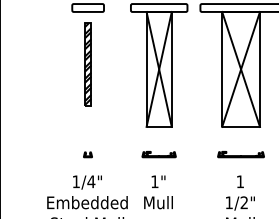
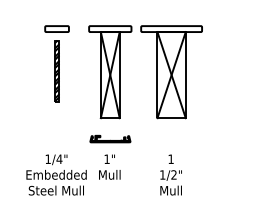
curve: (87, 154) -> (56, 138), removed
part: (158, 154) -> (109, 138), size x1.6
part: (240, 154) -> (171, 138), removed

